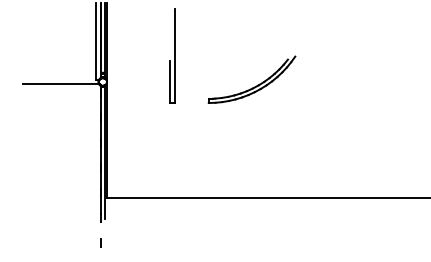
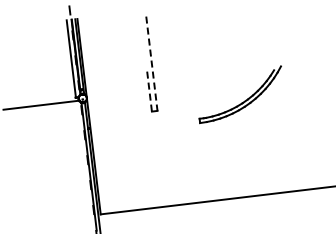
line: (175, 56) -> (152, 64), solid -> dashed
line: (169, 81) -> (149, 90), solid -> dashed
part: (254, 86) -> (243, 101), moved

